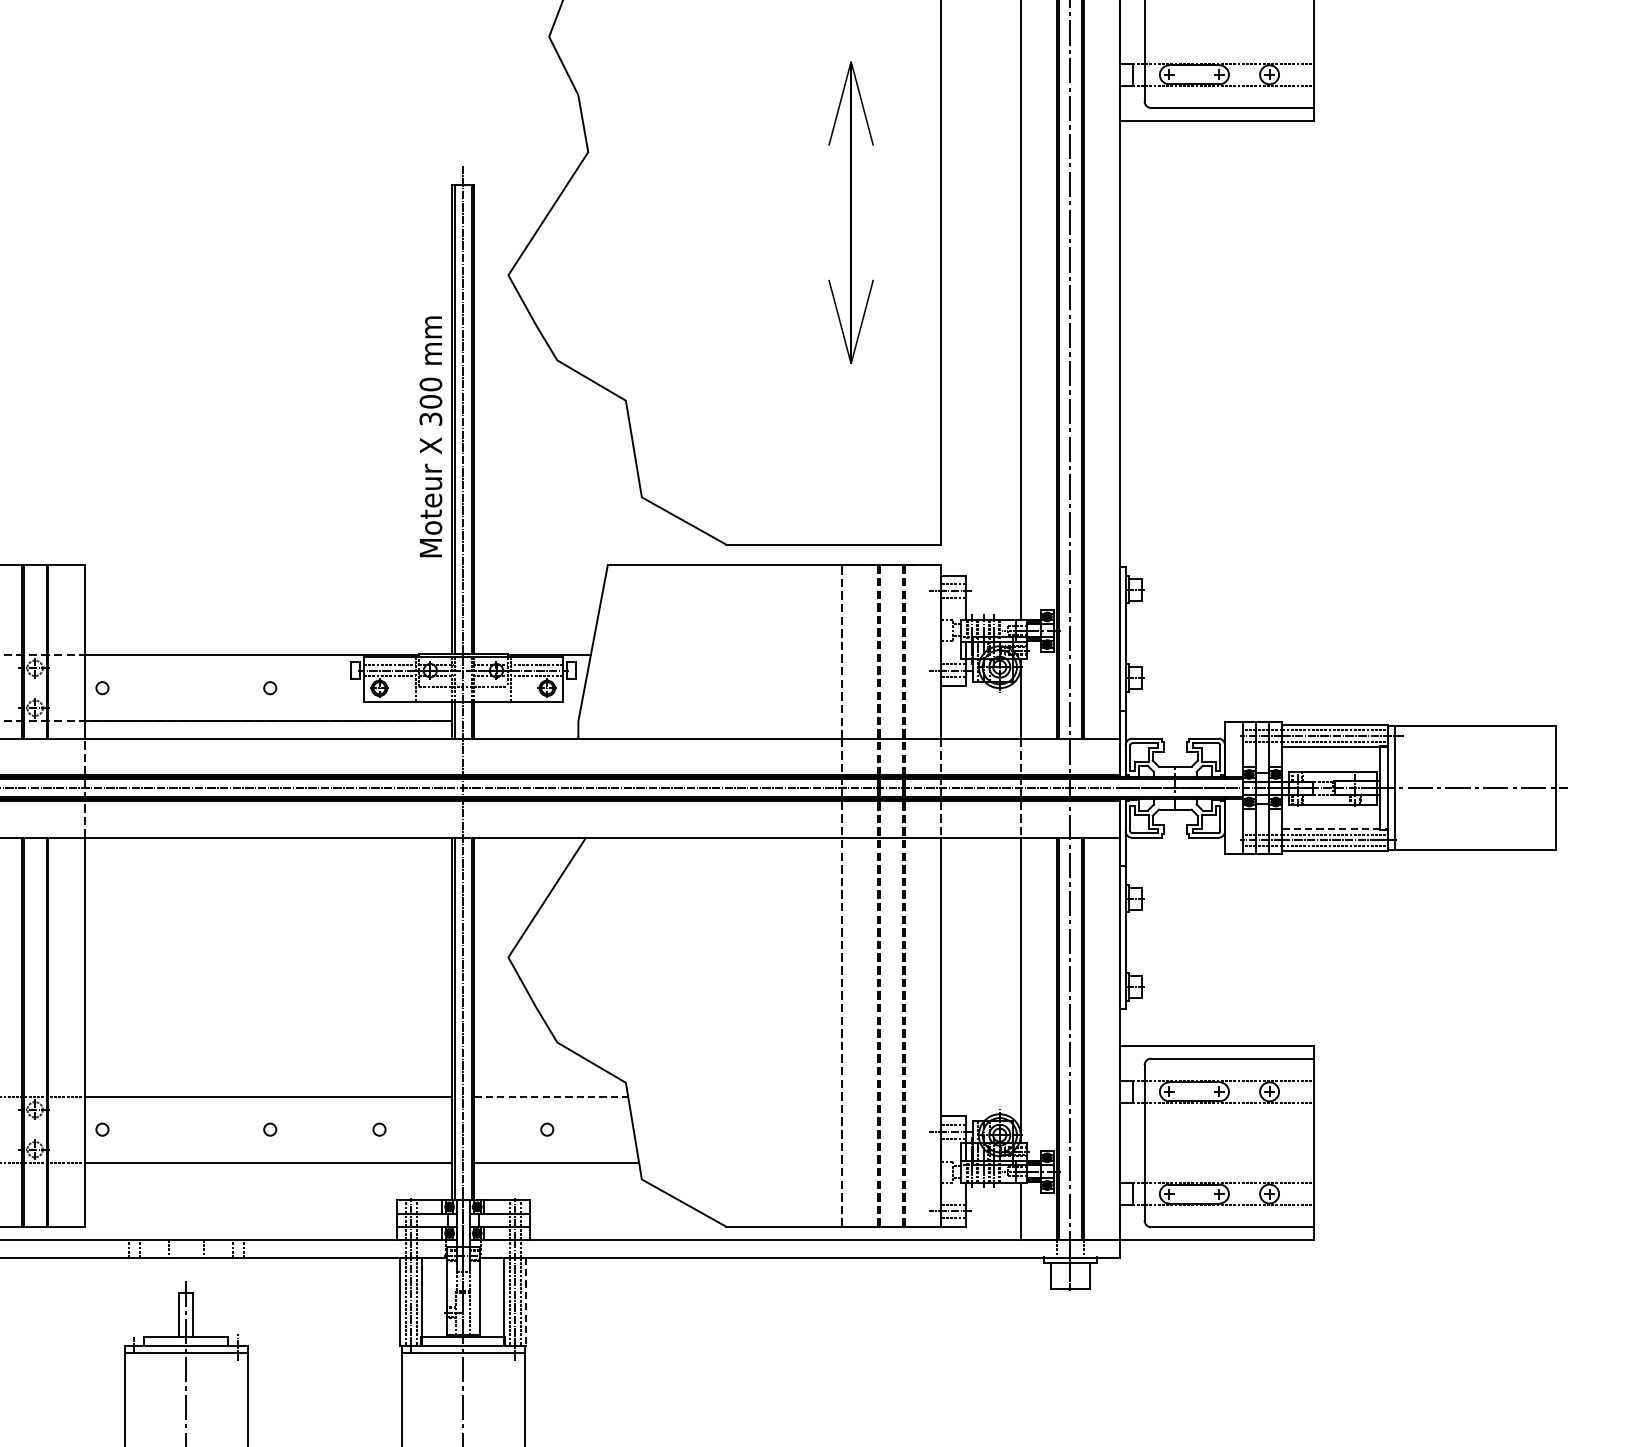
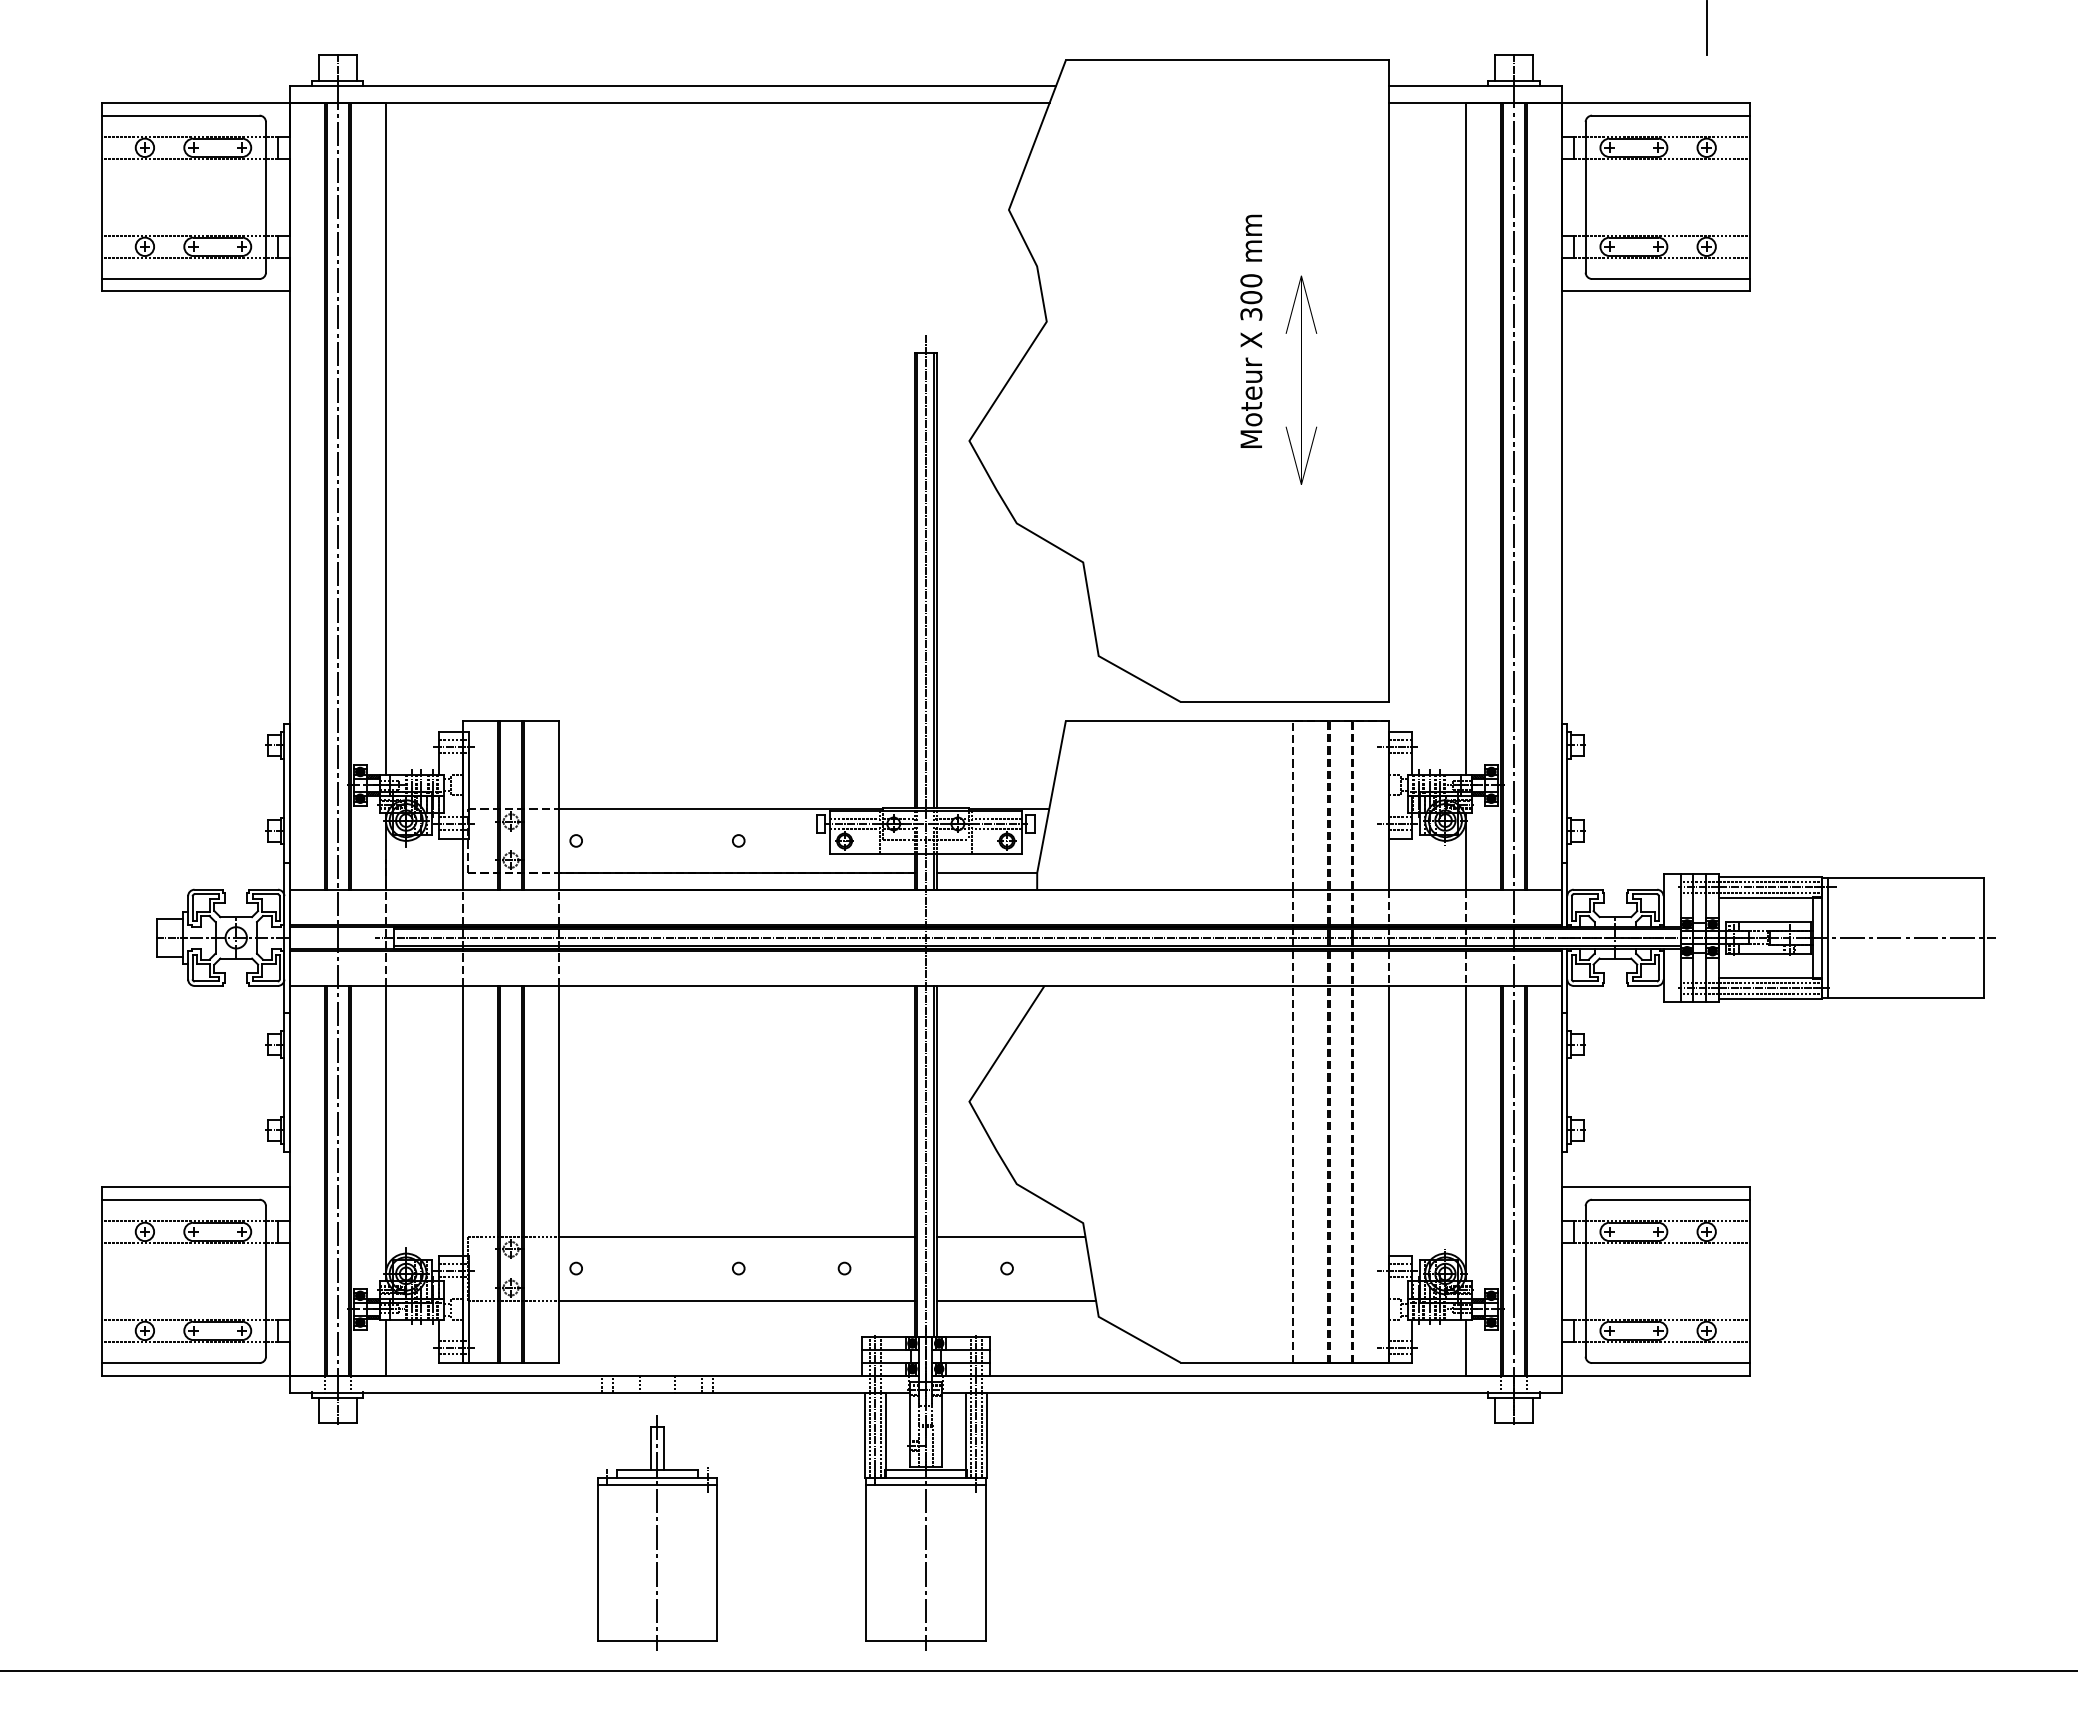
part: (851, 211) -> (1301, 379), size x0.71
text: (431, 435) -> (1251, 330), moved
line: (526, 721) -> (986, 873), added
line: (1335, 829) -> (1770, 977), dashed -> solid
line: (551, 1096) -> (1011, 1236), dashed -> solid
line: (526, 1302) -> (986, 1435), dashed -> solid

